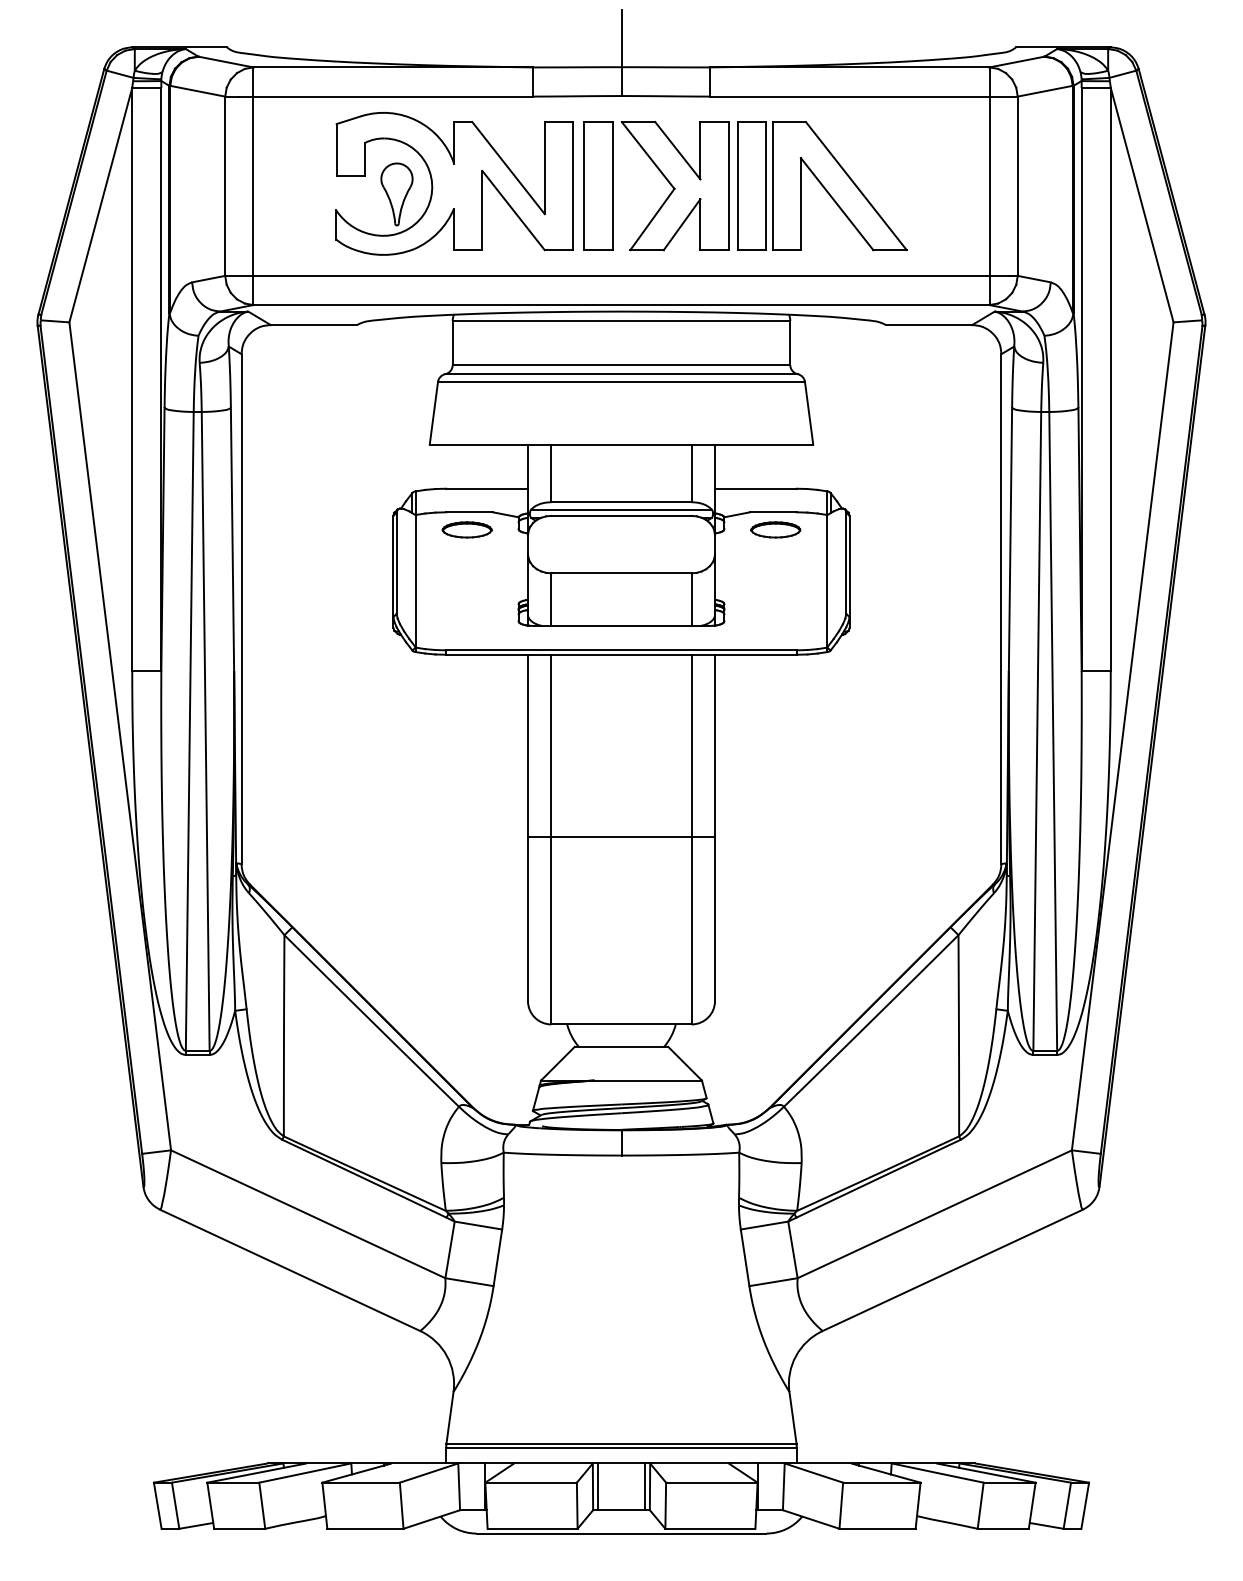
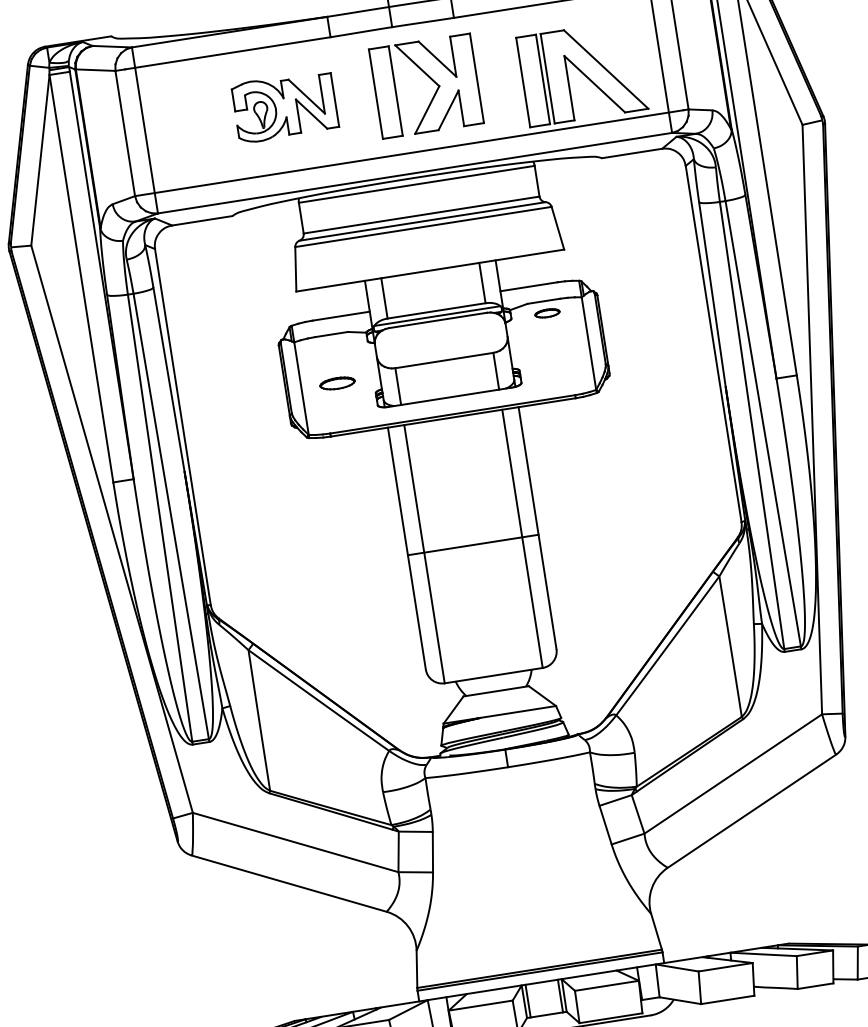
part: (454, 183) -> (285, 106), size x0.6
part: (822, 186) -> (582, 73), moved
part: (466, 529) -> (337, 383), moved
part: (775, 529) -> (547, 313), size x0.7

